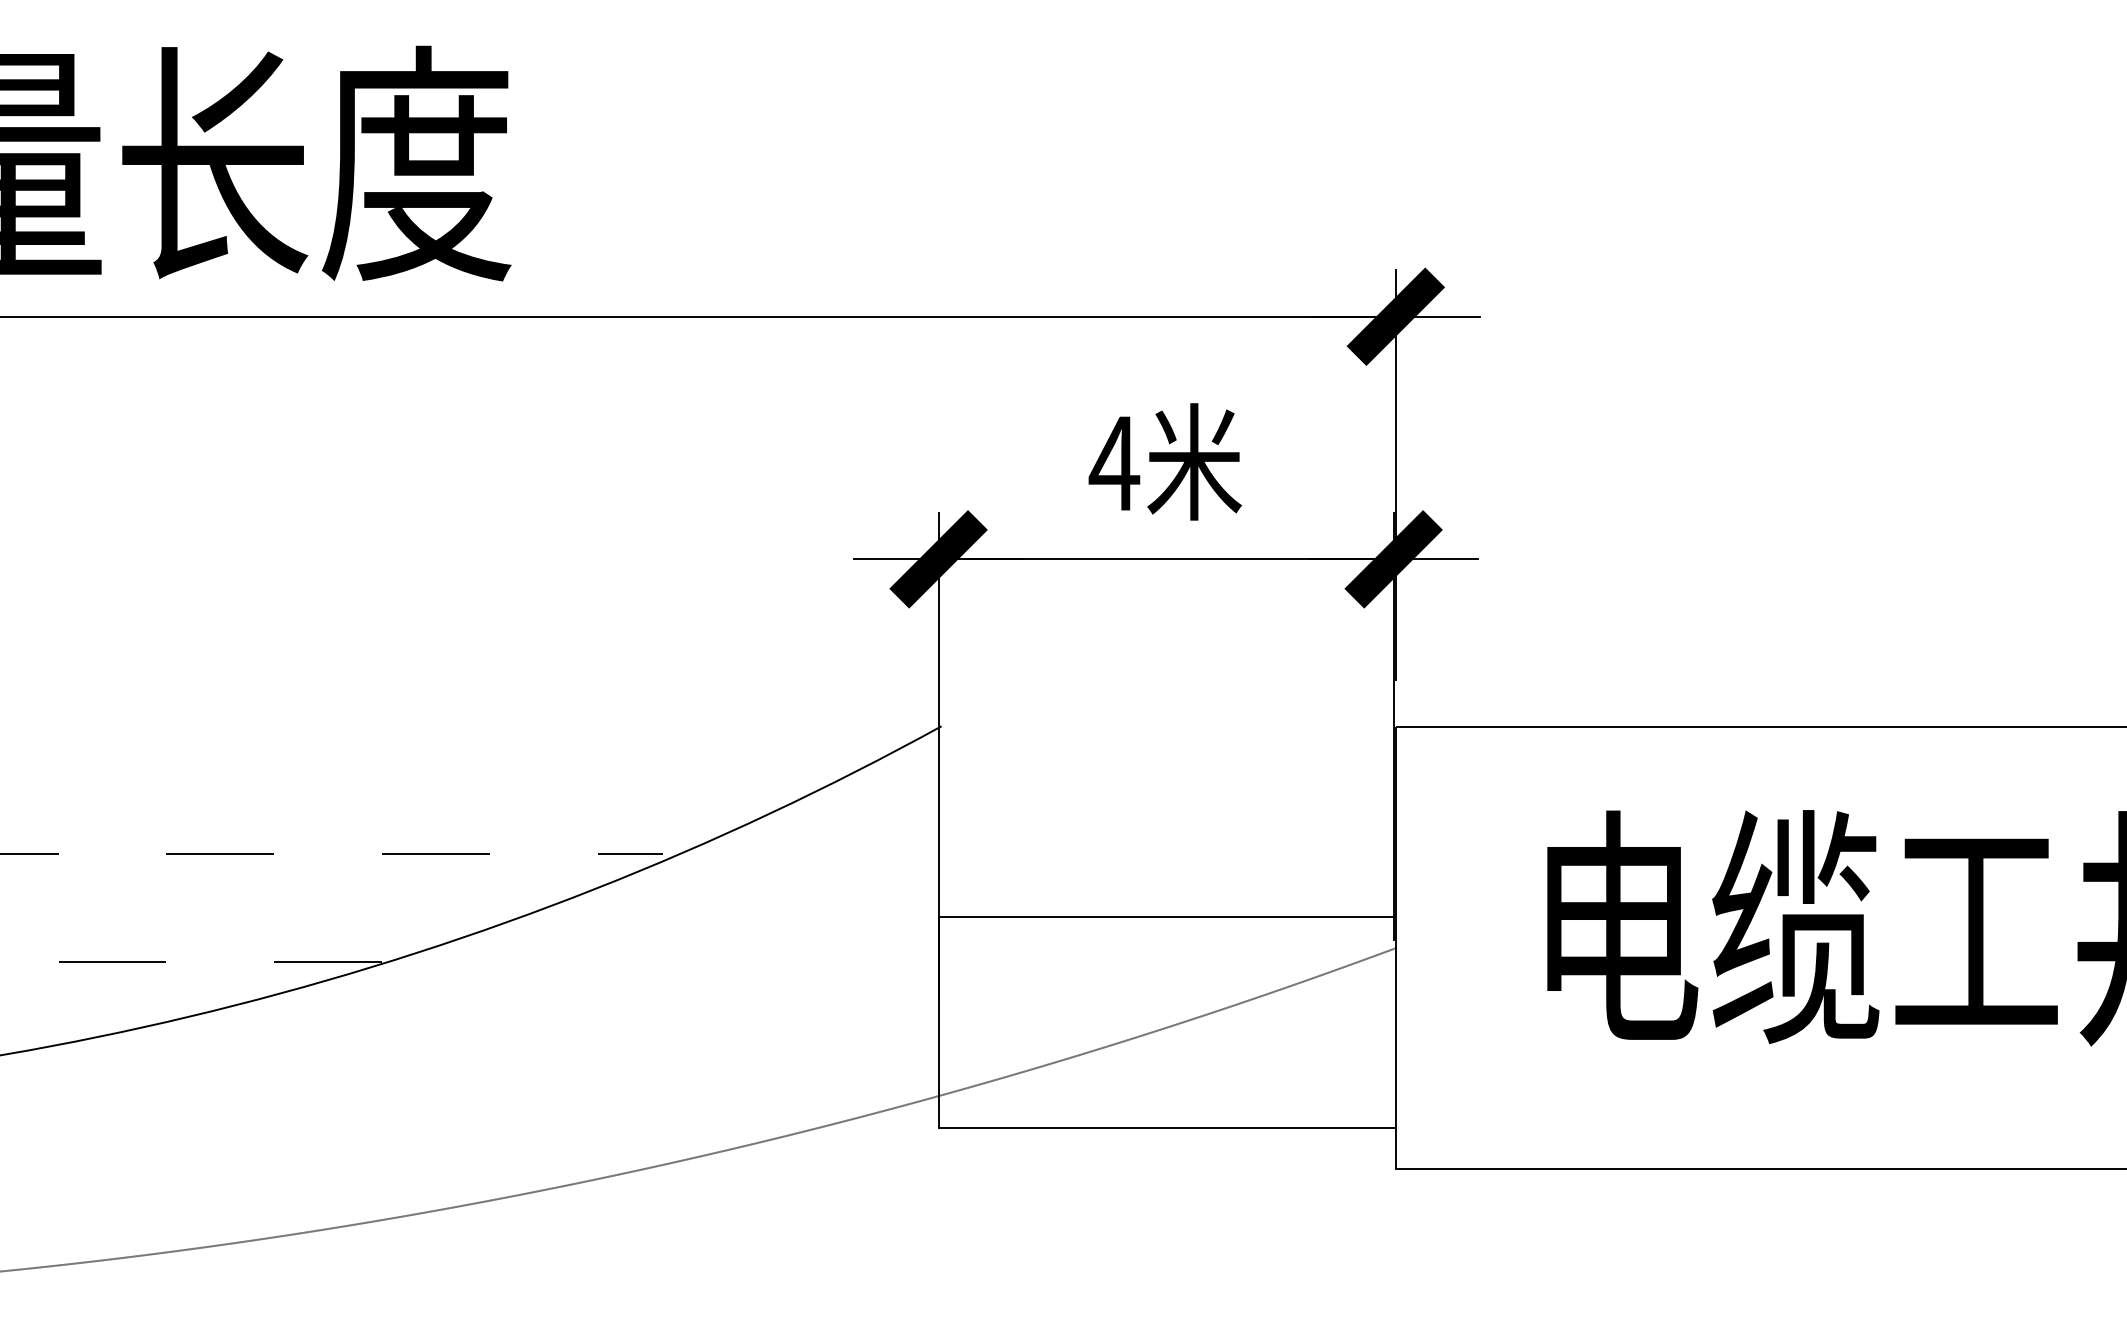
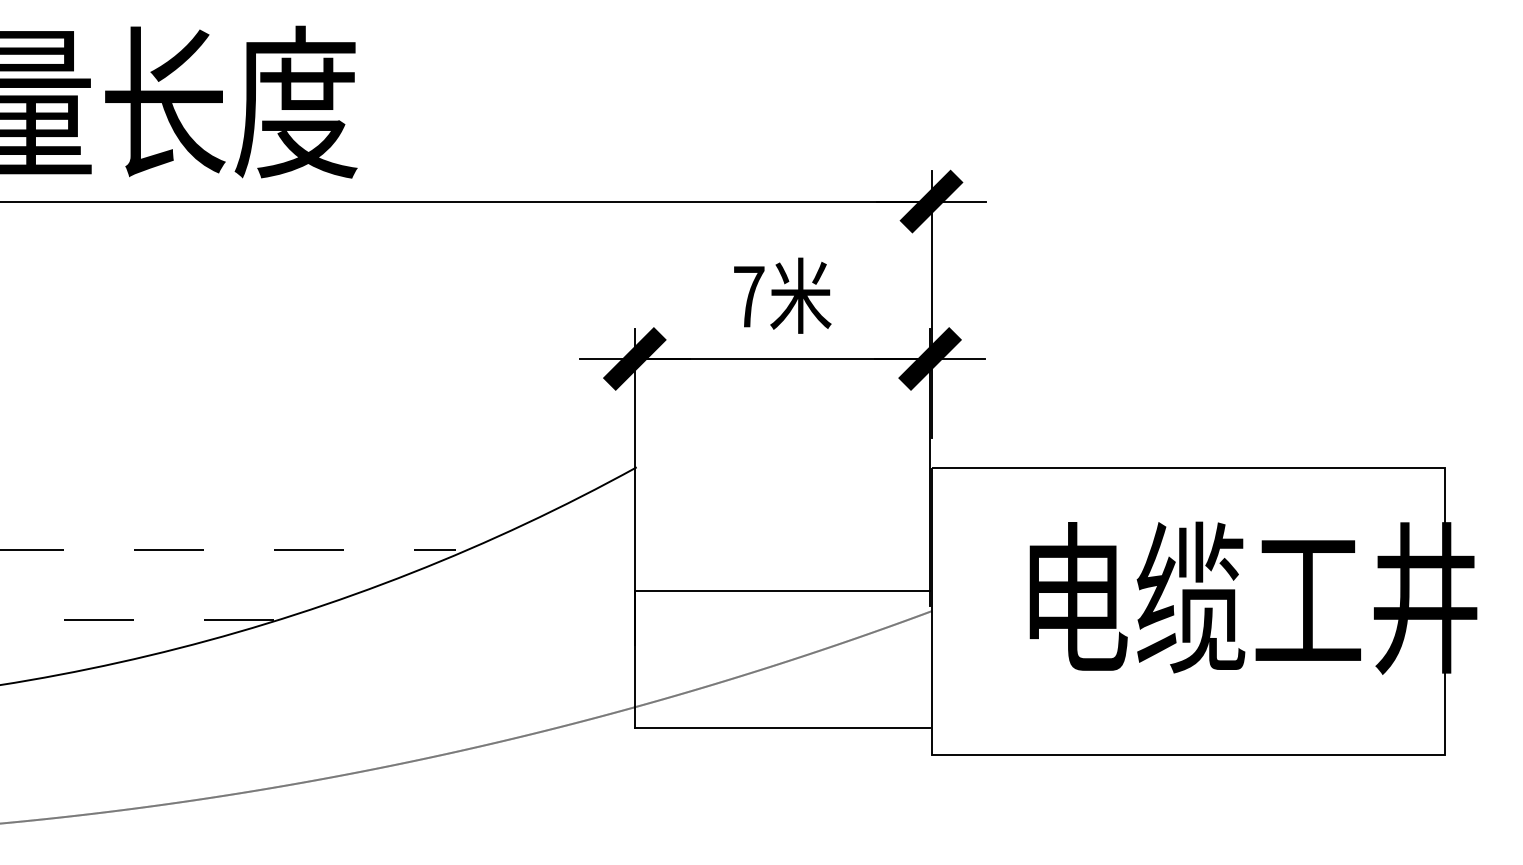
text: (1113, 463) -> (748, 296), 4 -> 7

